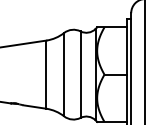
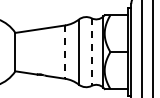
line: (46, 75) -> (65, 52), solid -> dashed
line: (80, 75) -> (91, 52), solid -> dashed

